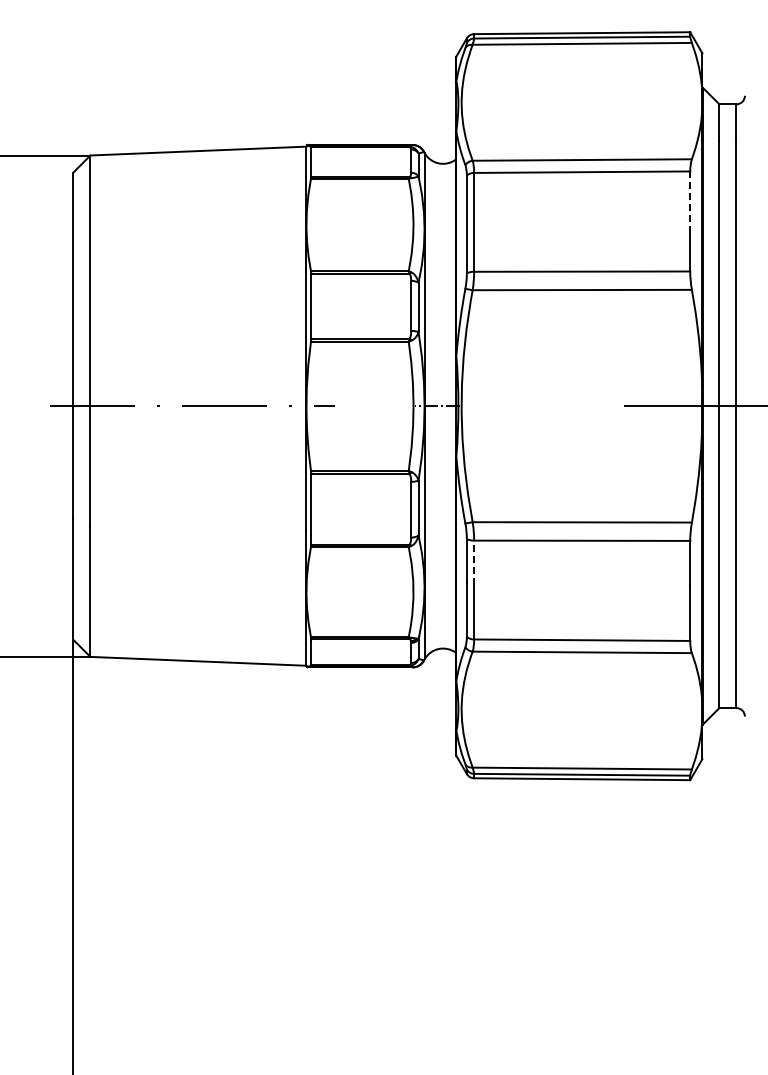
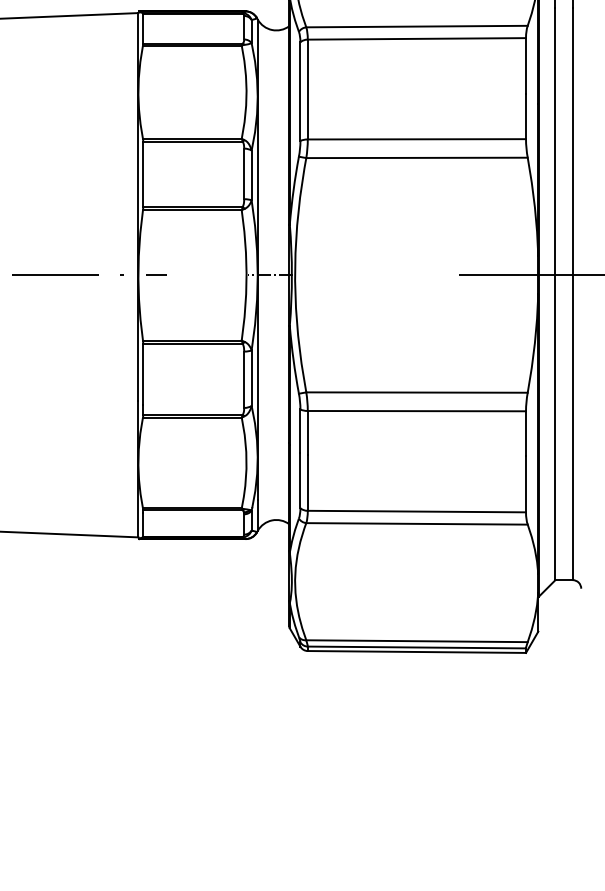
line: (690, 199) -> (526, 66), dashed -> solid
line: (474, 562) -> (308, 433), dashed -> solid

